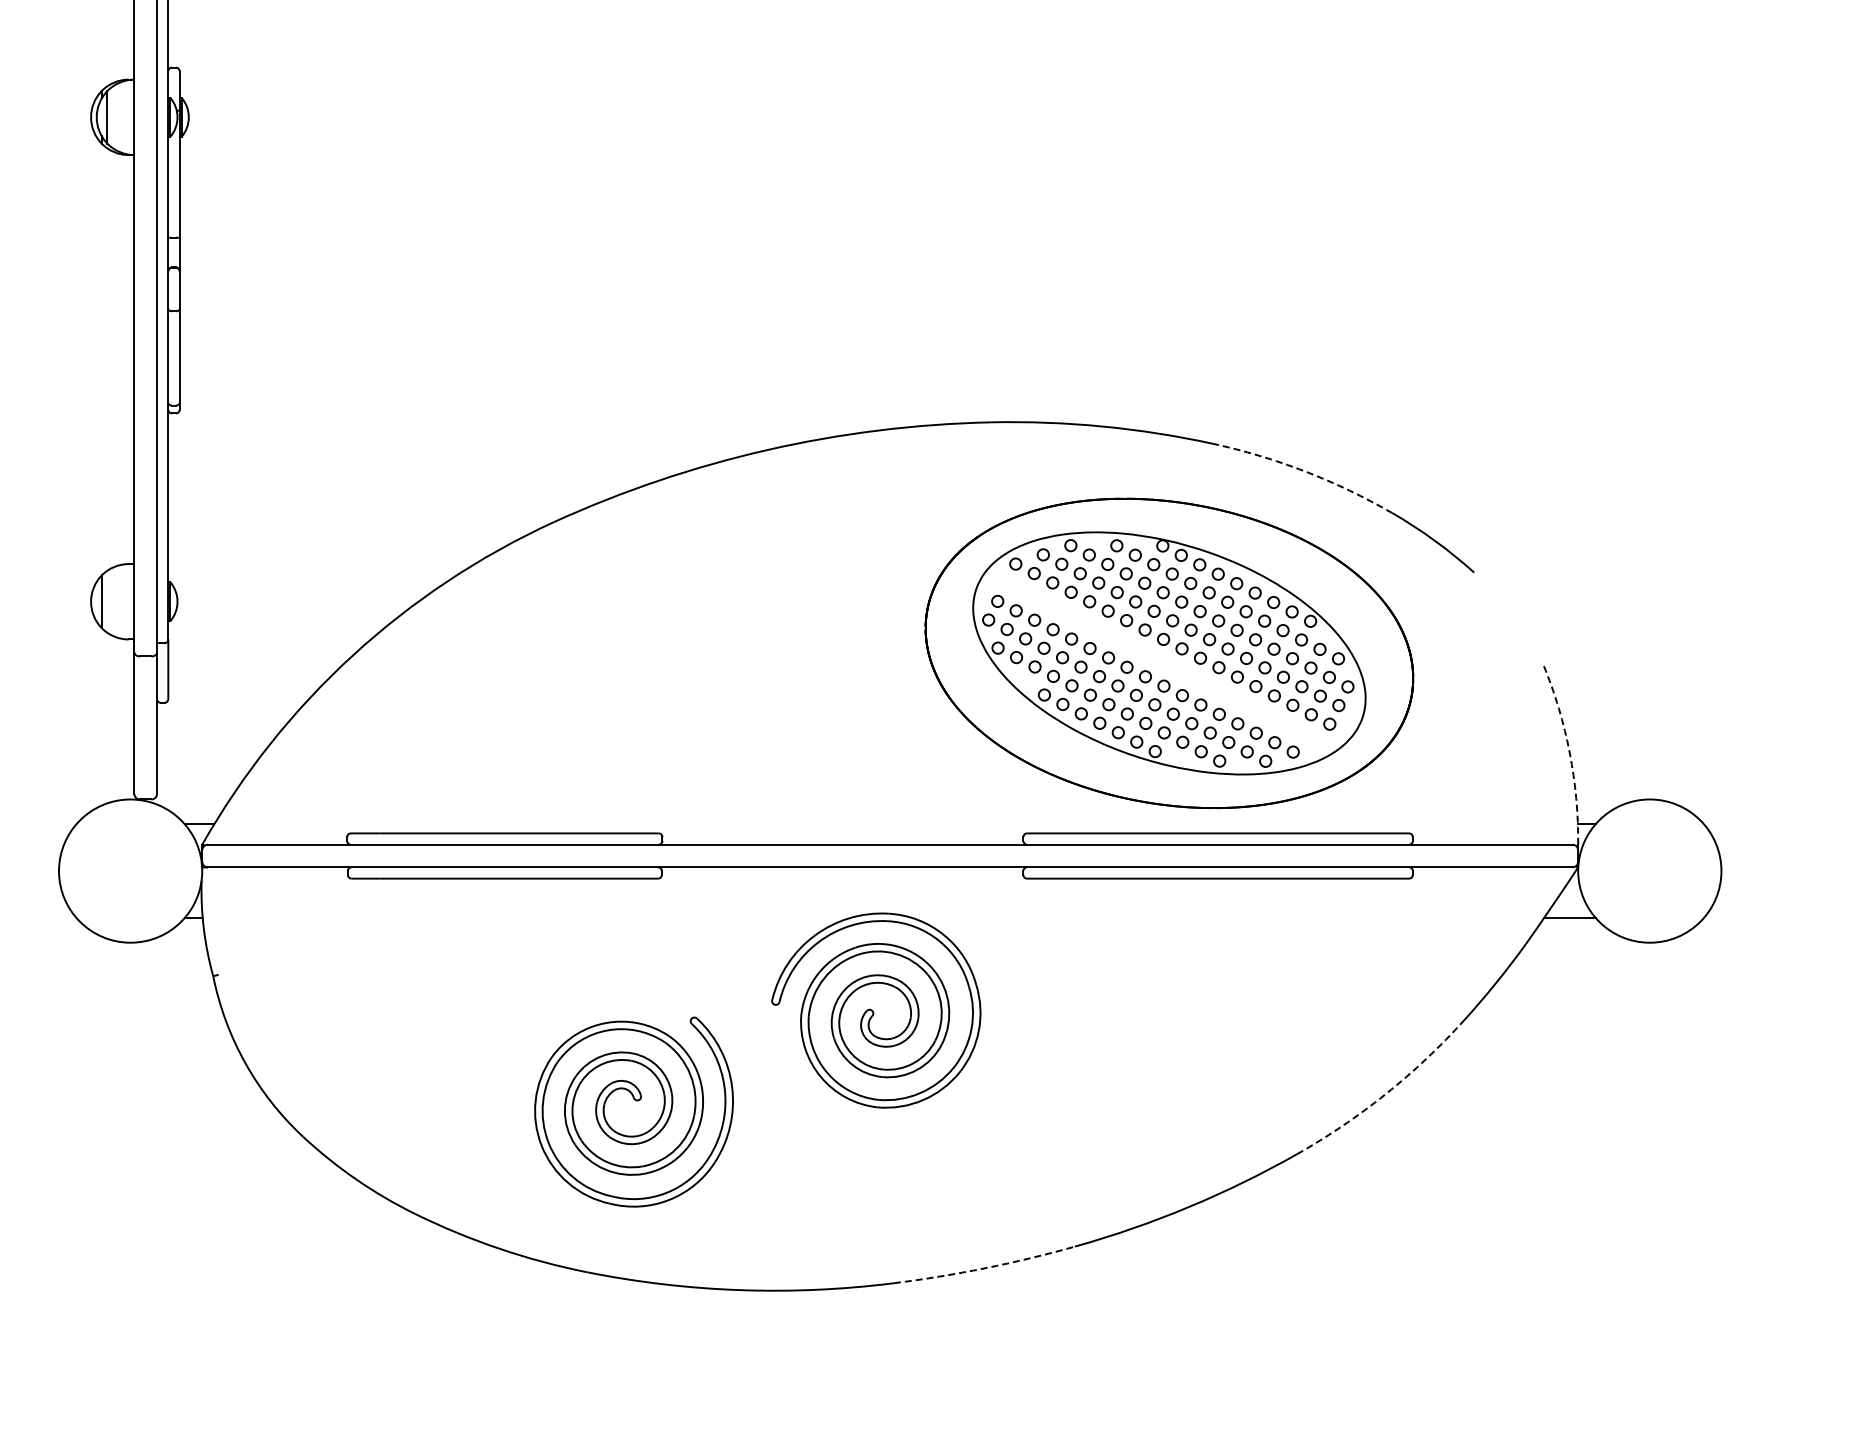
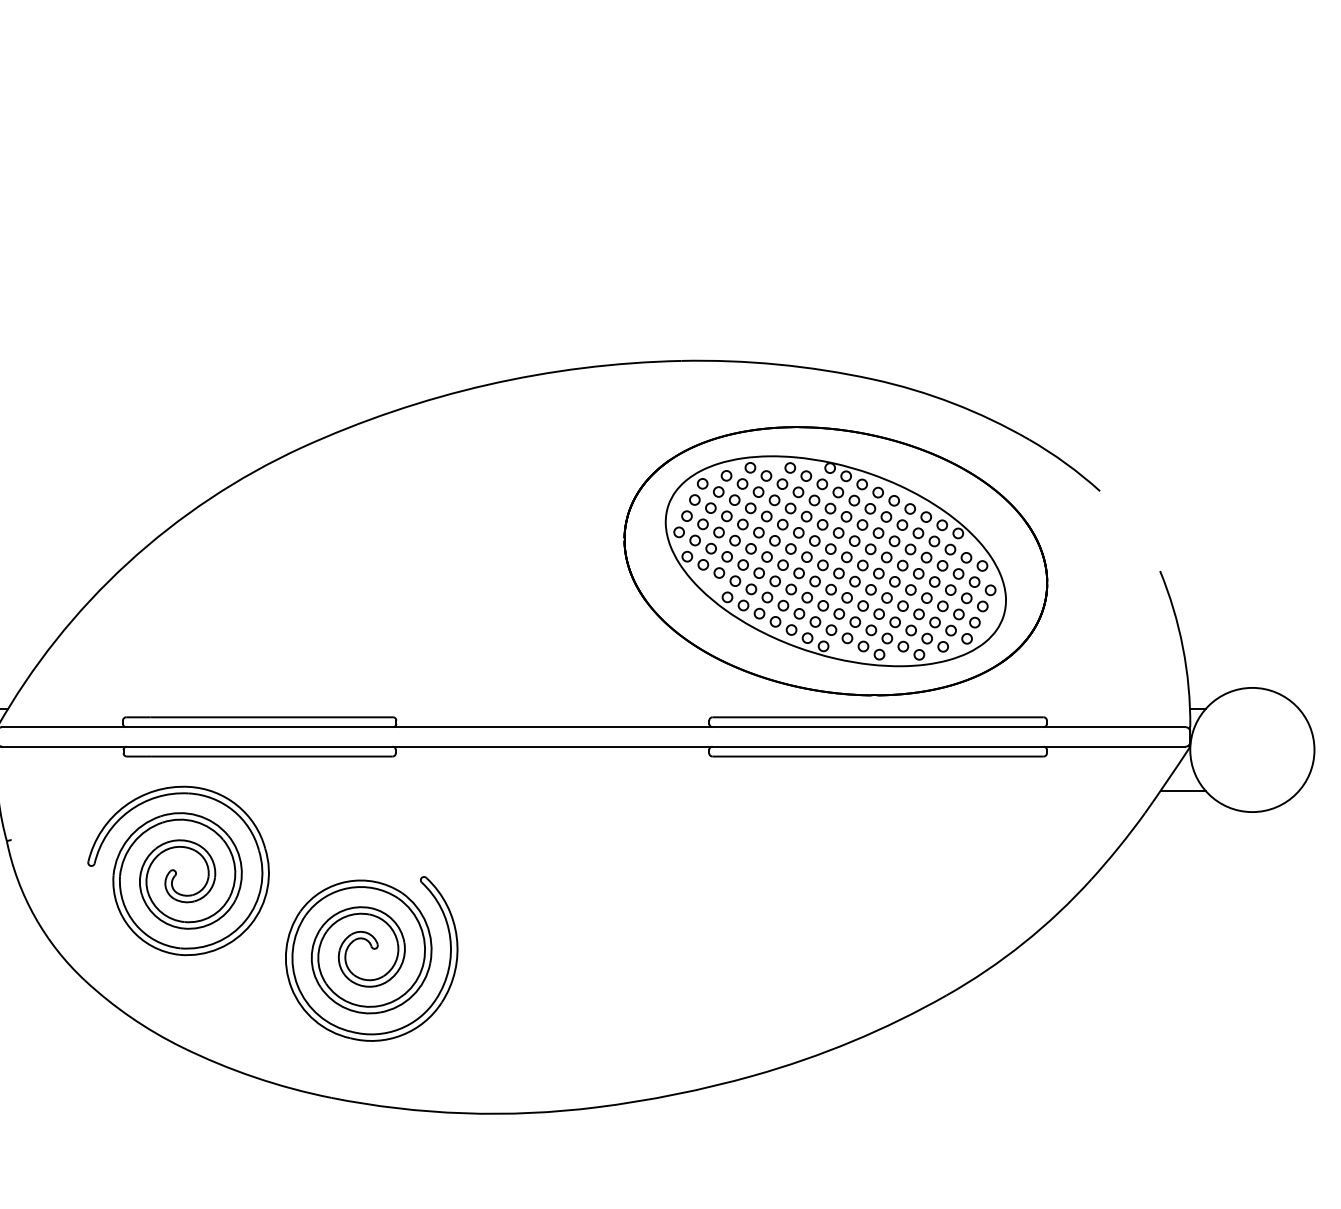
arc: (1304, 471) -> (952, 403), dashed -> solid
part: (1163, 662) -> (830, 569), added
arc: (1569, 752) -> (1182, 647), dashed -> solid
part: (876, 1010) -> (178, 870), moved
arc: (1386, 1093) -> (1024, 942), dashed -> solid
arc: (985, 1268) -> (676, 1094), dashed -> solid

